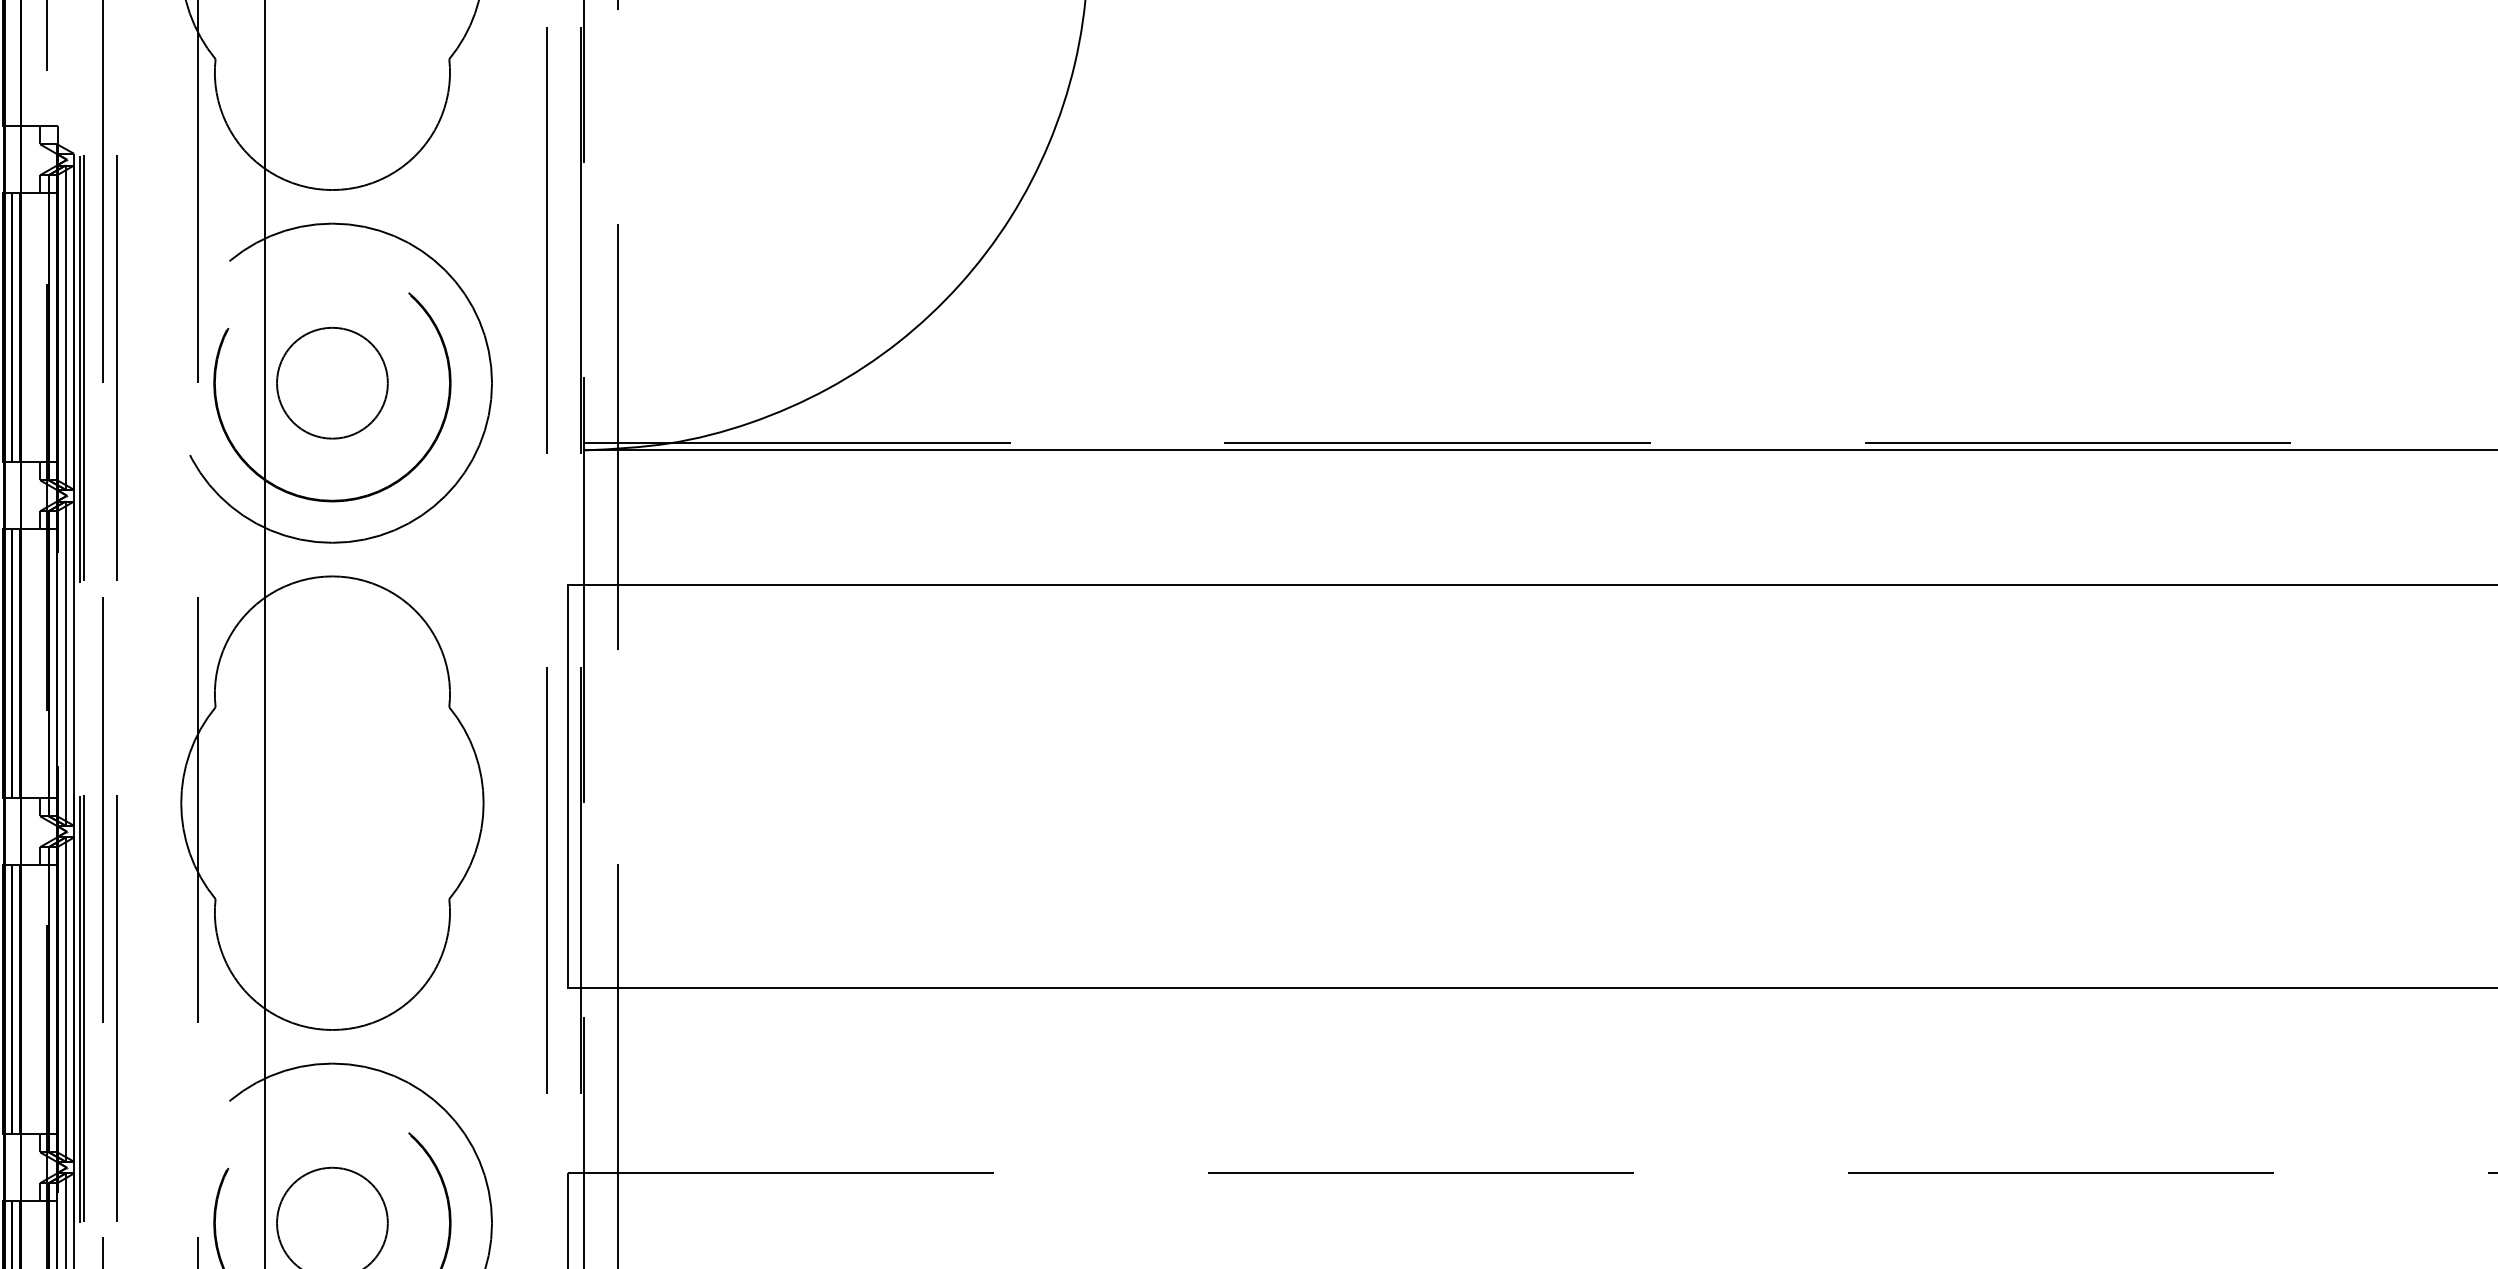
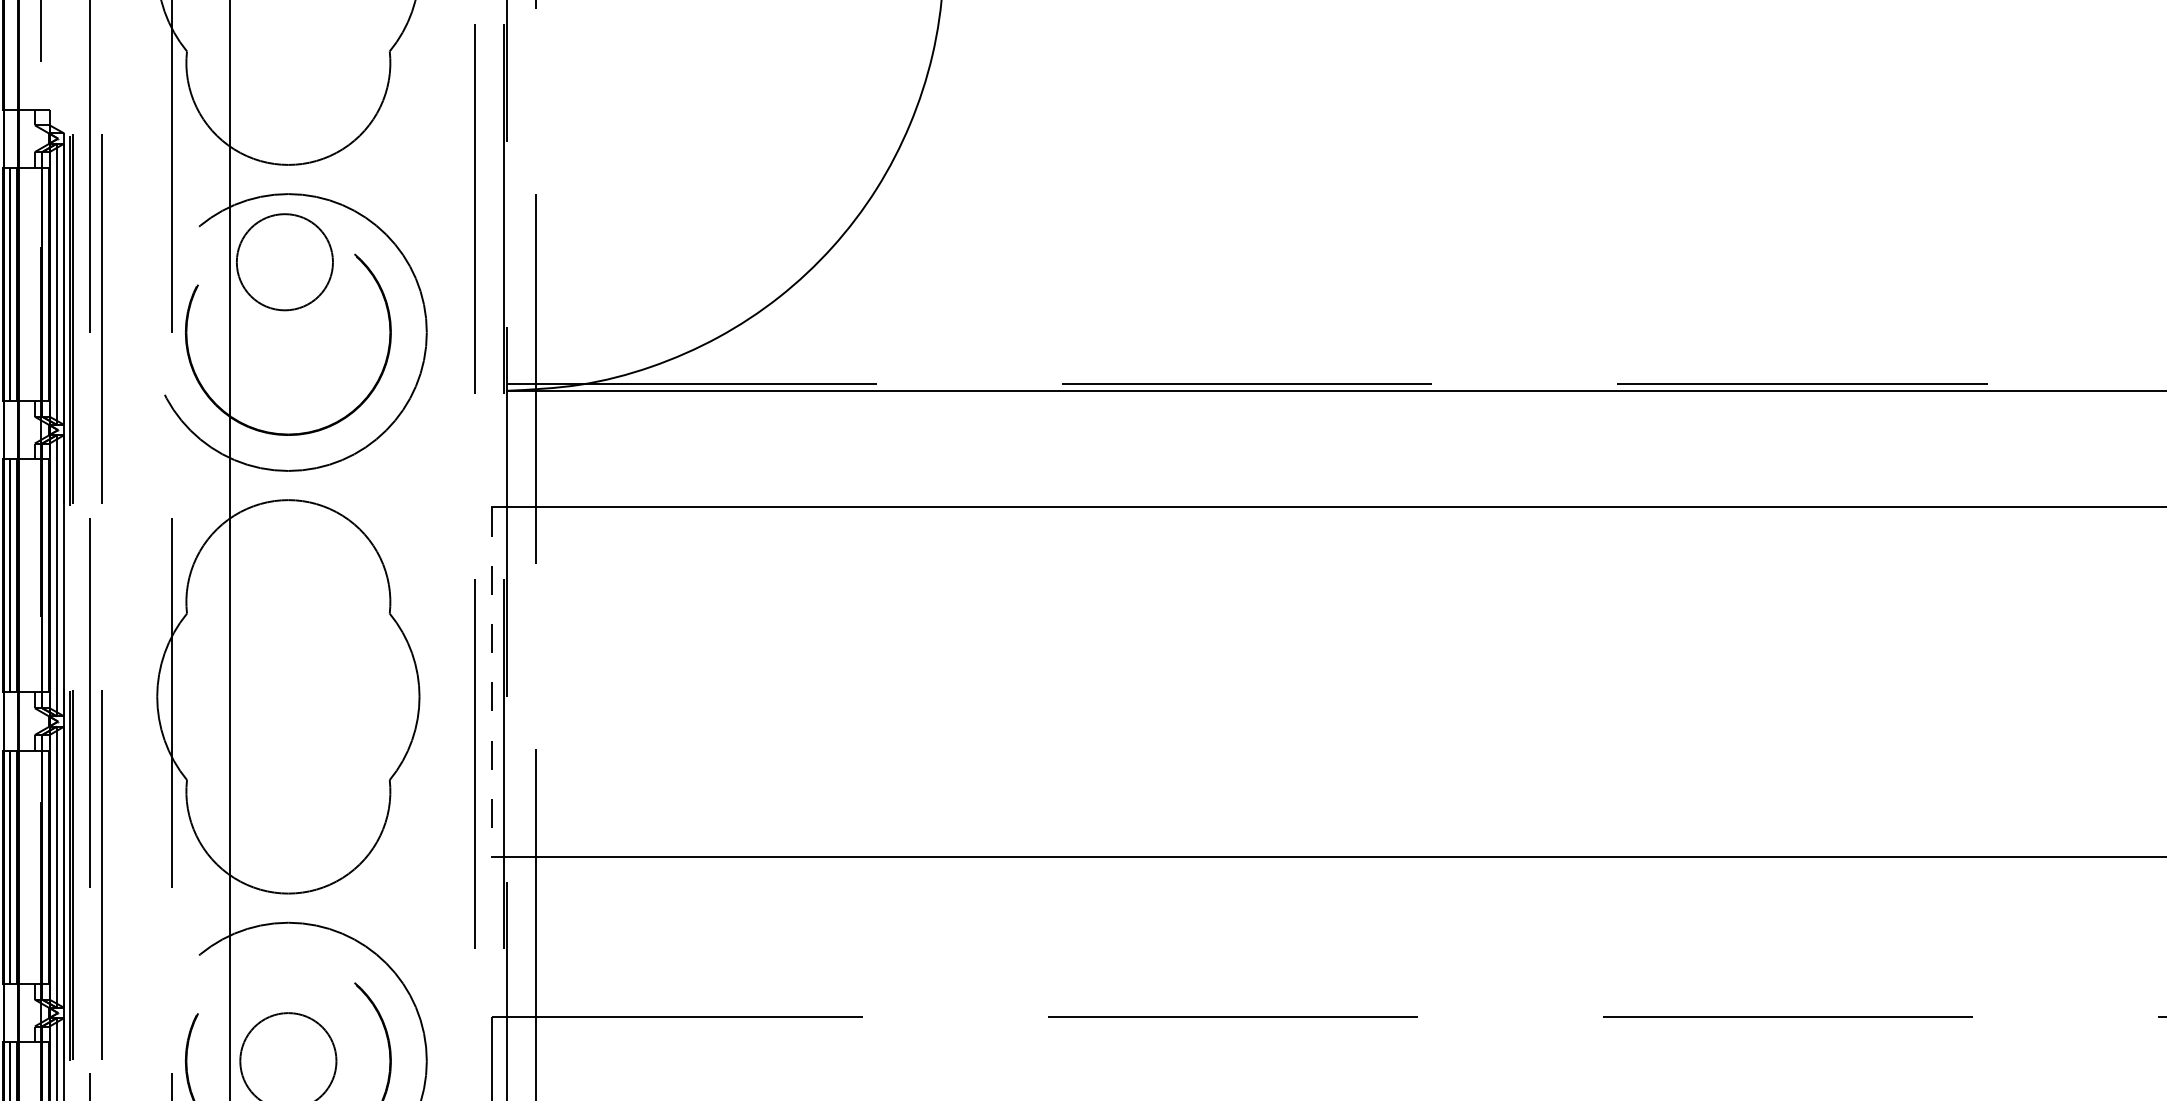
circle: (332, 382) -> (284, 261), moved
line: (567, 786) -> (492, 682), solid -> dashed

